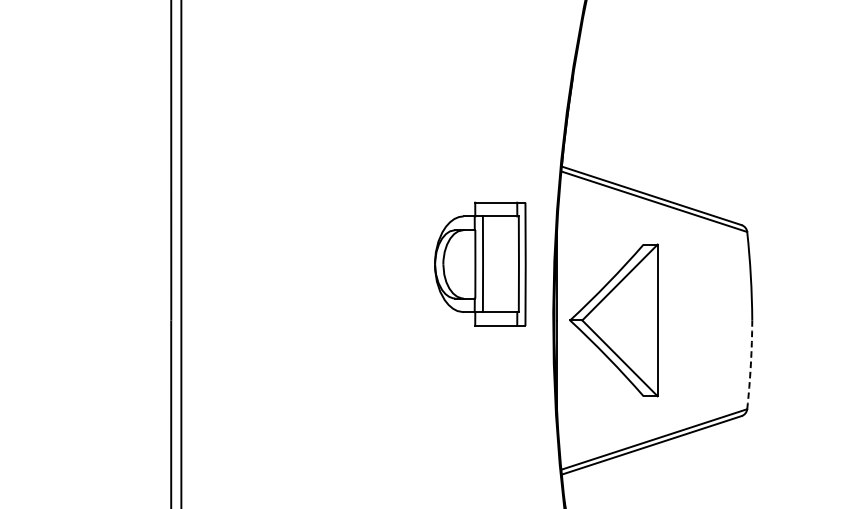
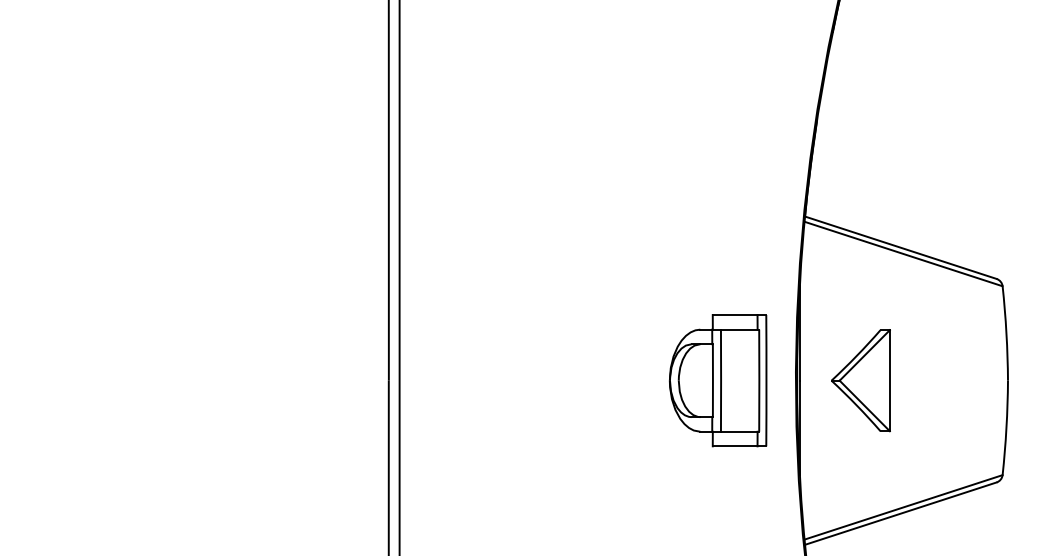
part: (480, 264) -> (718, 380), moved
part: (613, 320) -> (860, 380), size x0.62
arc: (750, 364) -> (1006, 427), dashed -> solid

